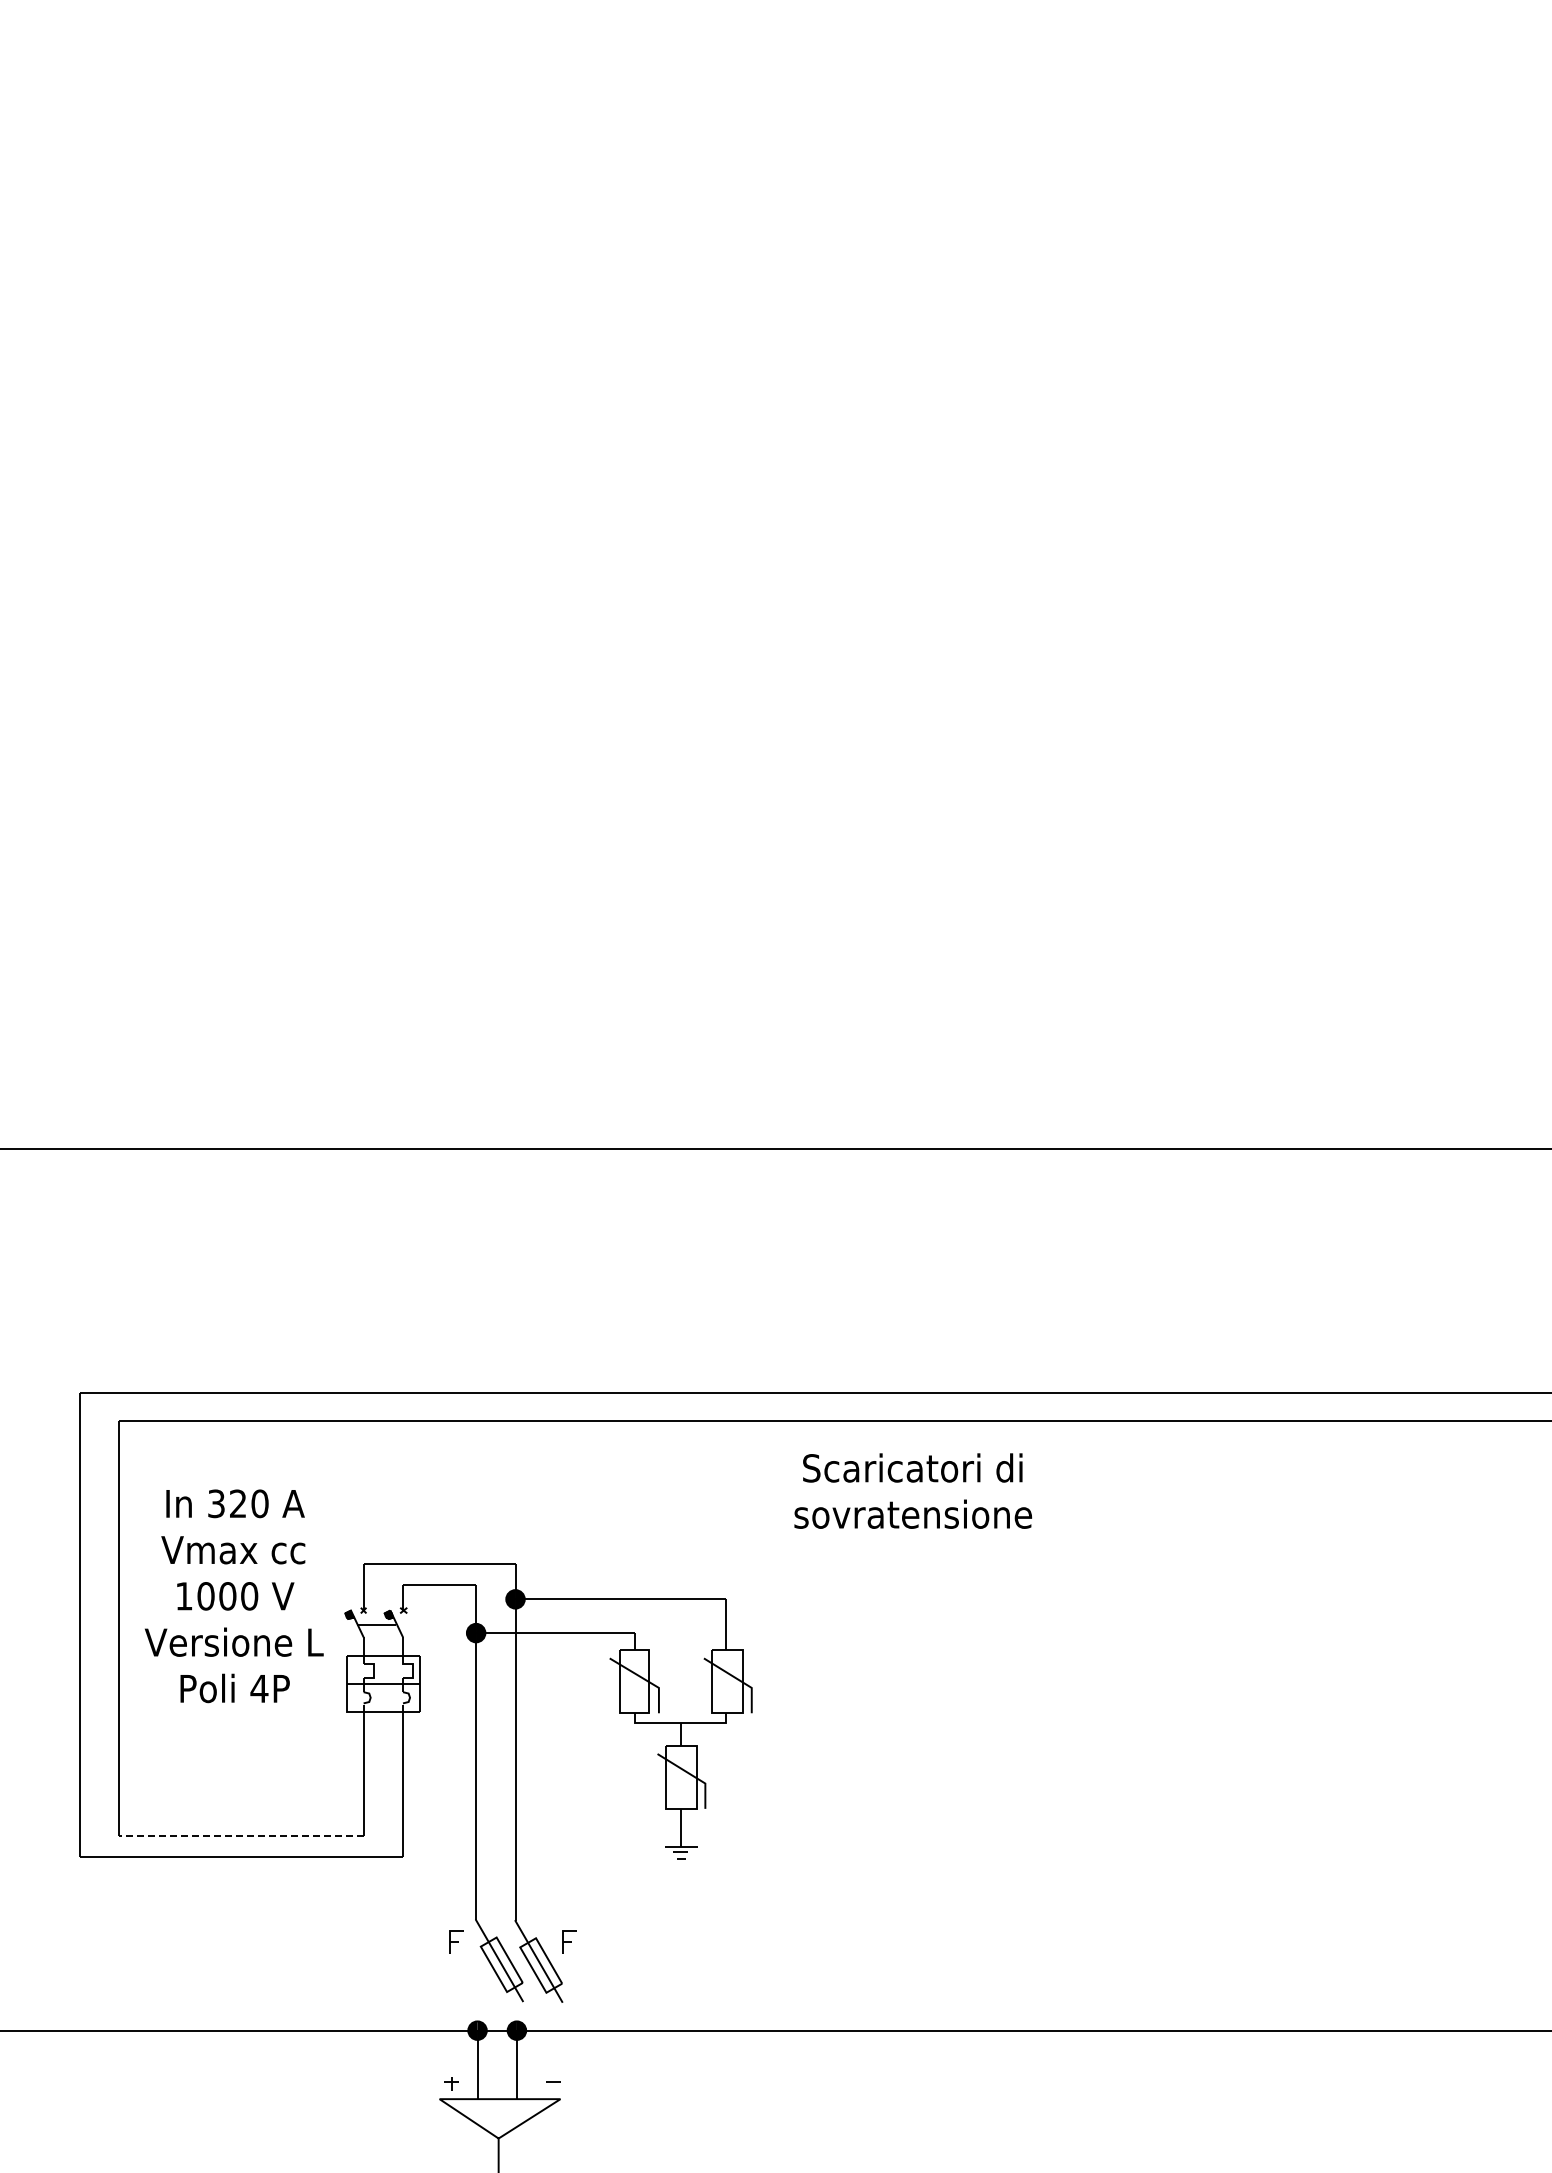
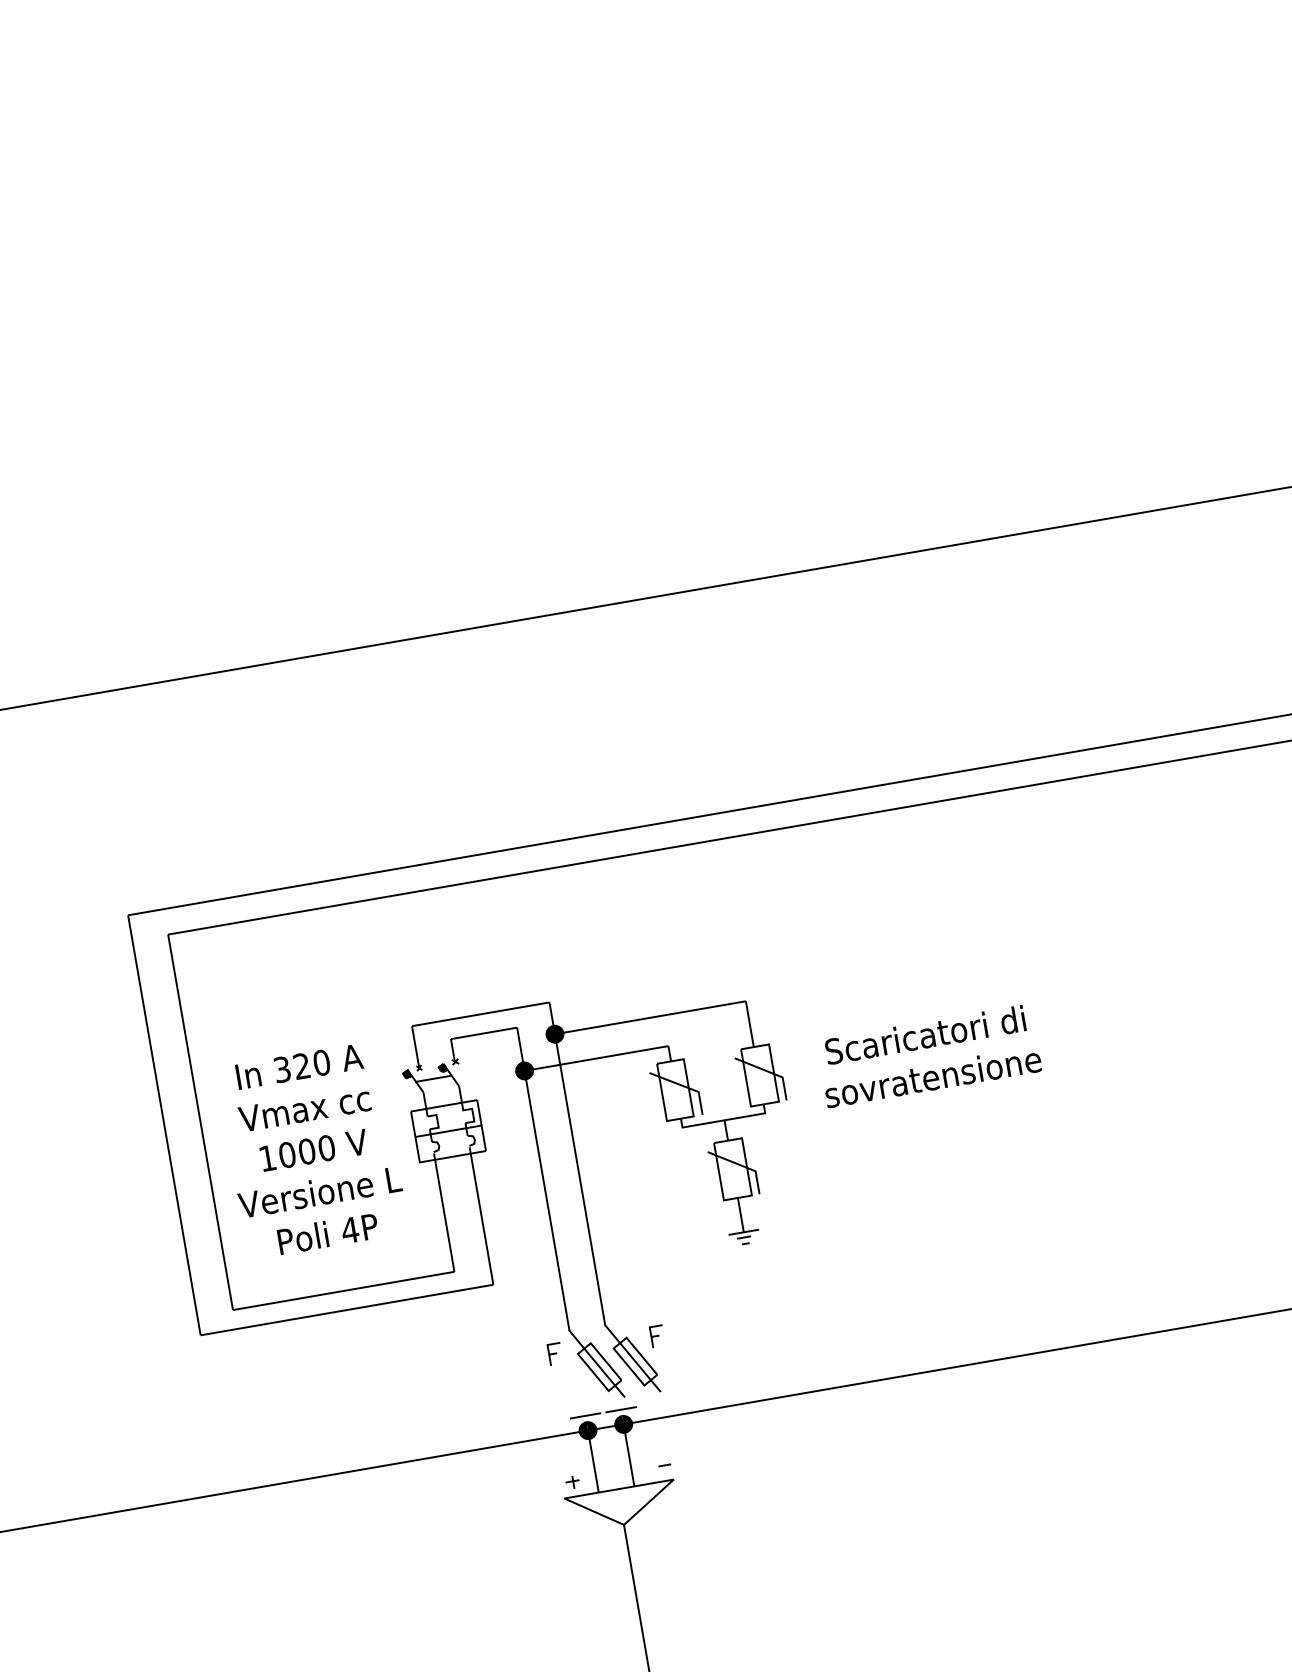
text: (912, 1490) -> (928, 1055), moved
text: (234, 1596) -> (313, 1150), moved
line: (240, 1835) -> (342, 1290), dashed -> solid
line: (477, 2014) -> (585, 1415), added
line: (516, 2014) -> (620, 1409), added

